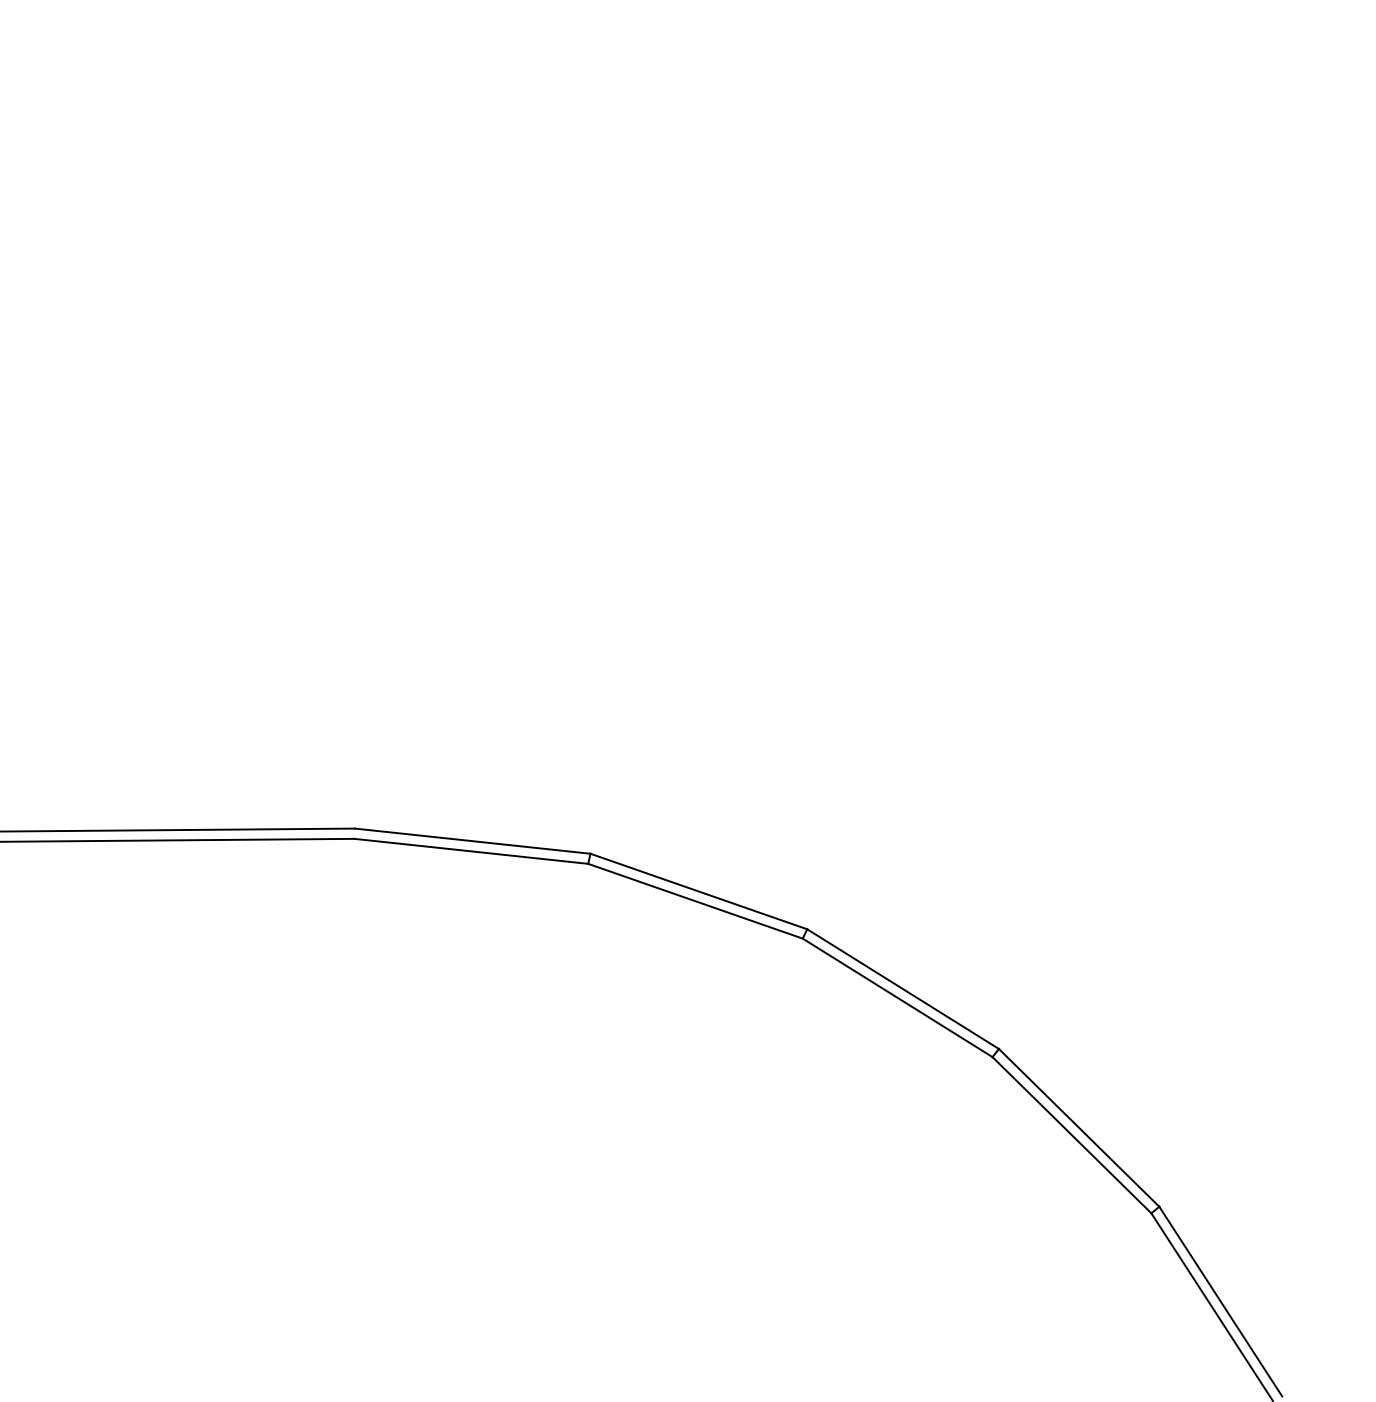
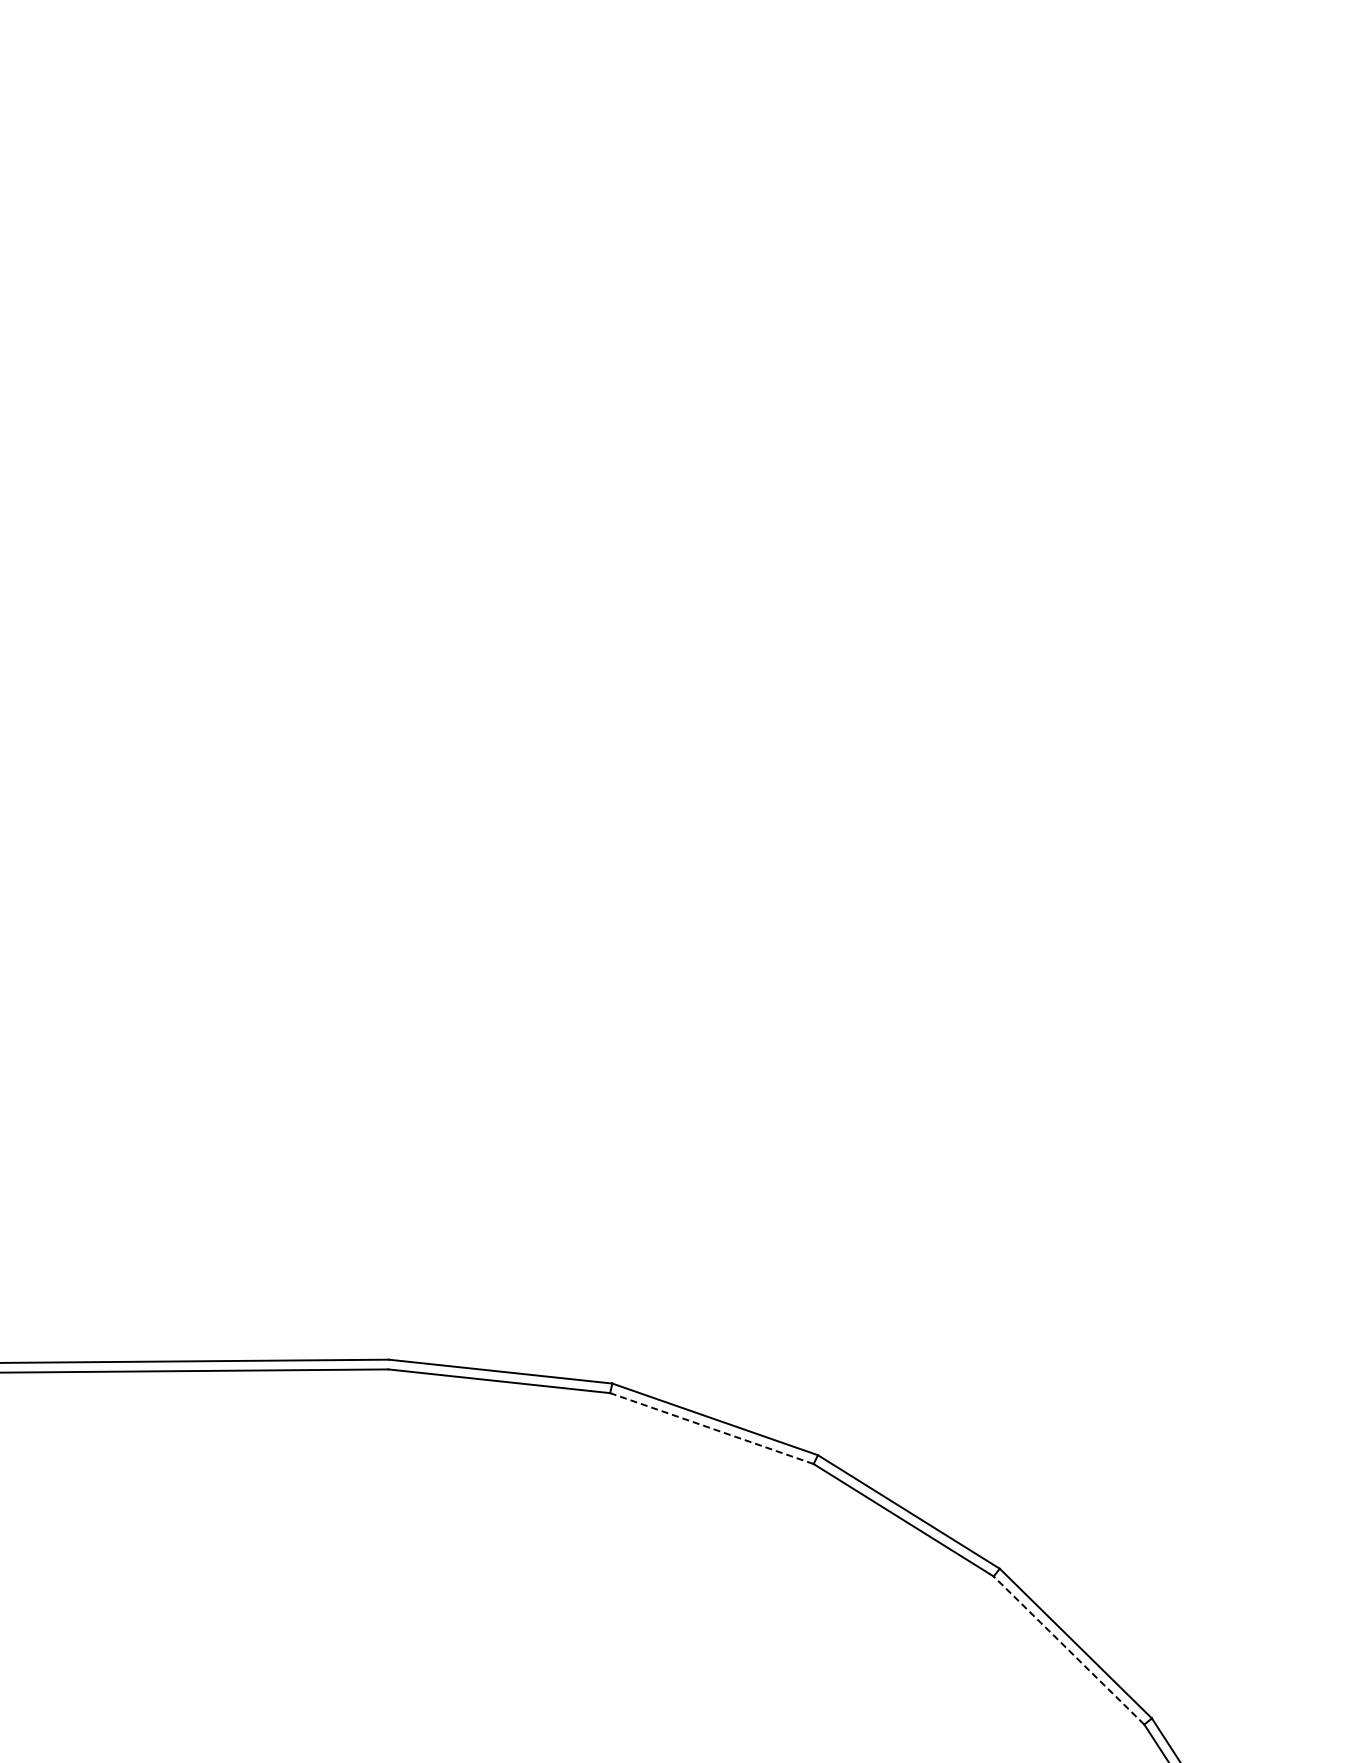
line: (695, 901) -> (711, 1428), solid -> dashed
line: (1072, 1135) -> (1069, 1650), solid -> dashed

